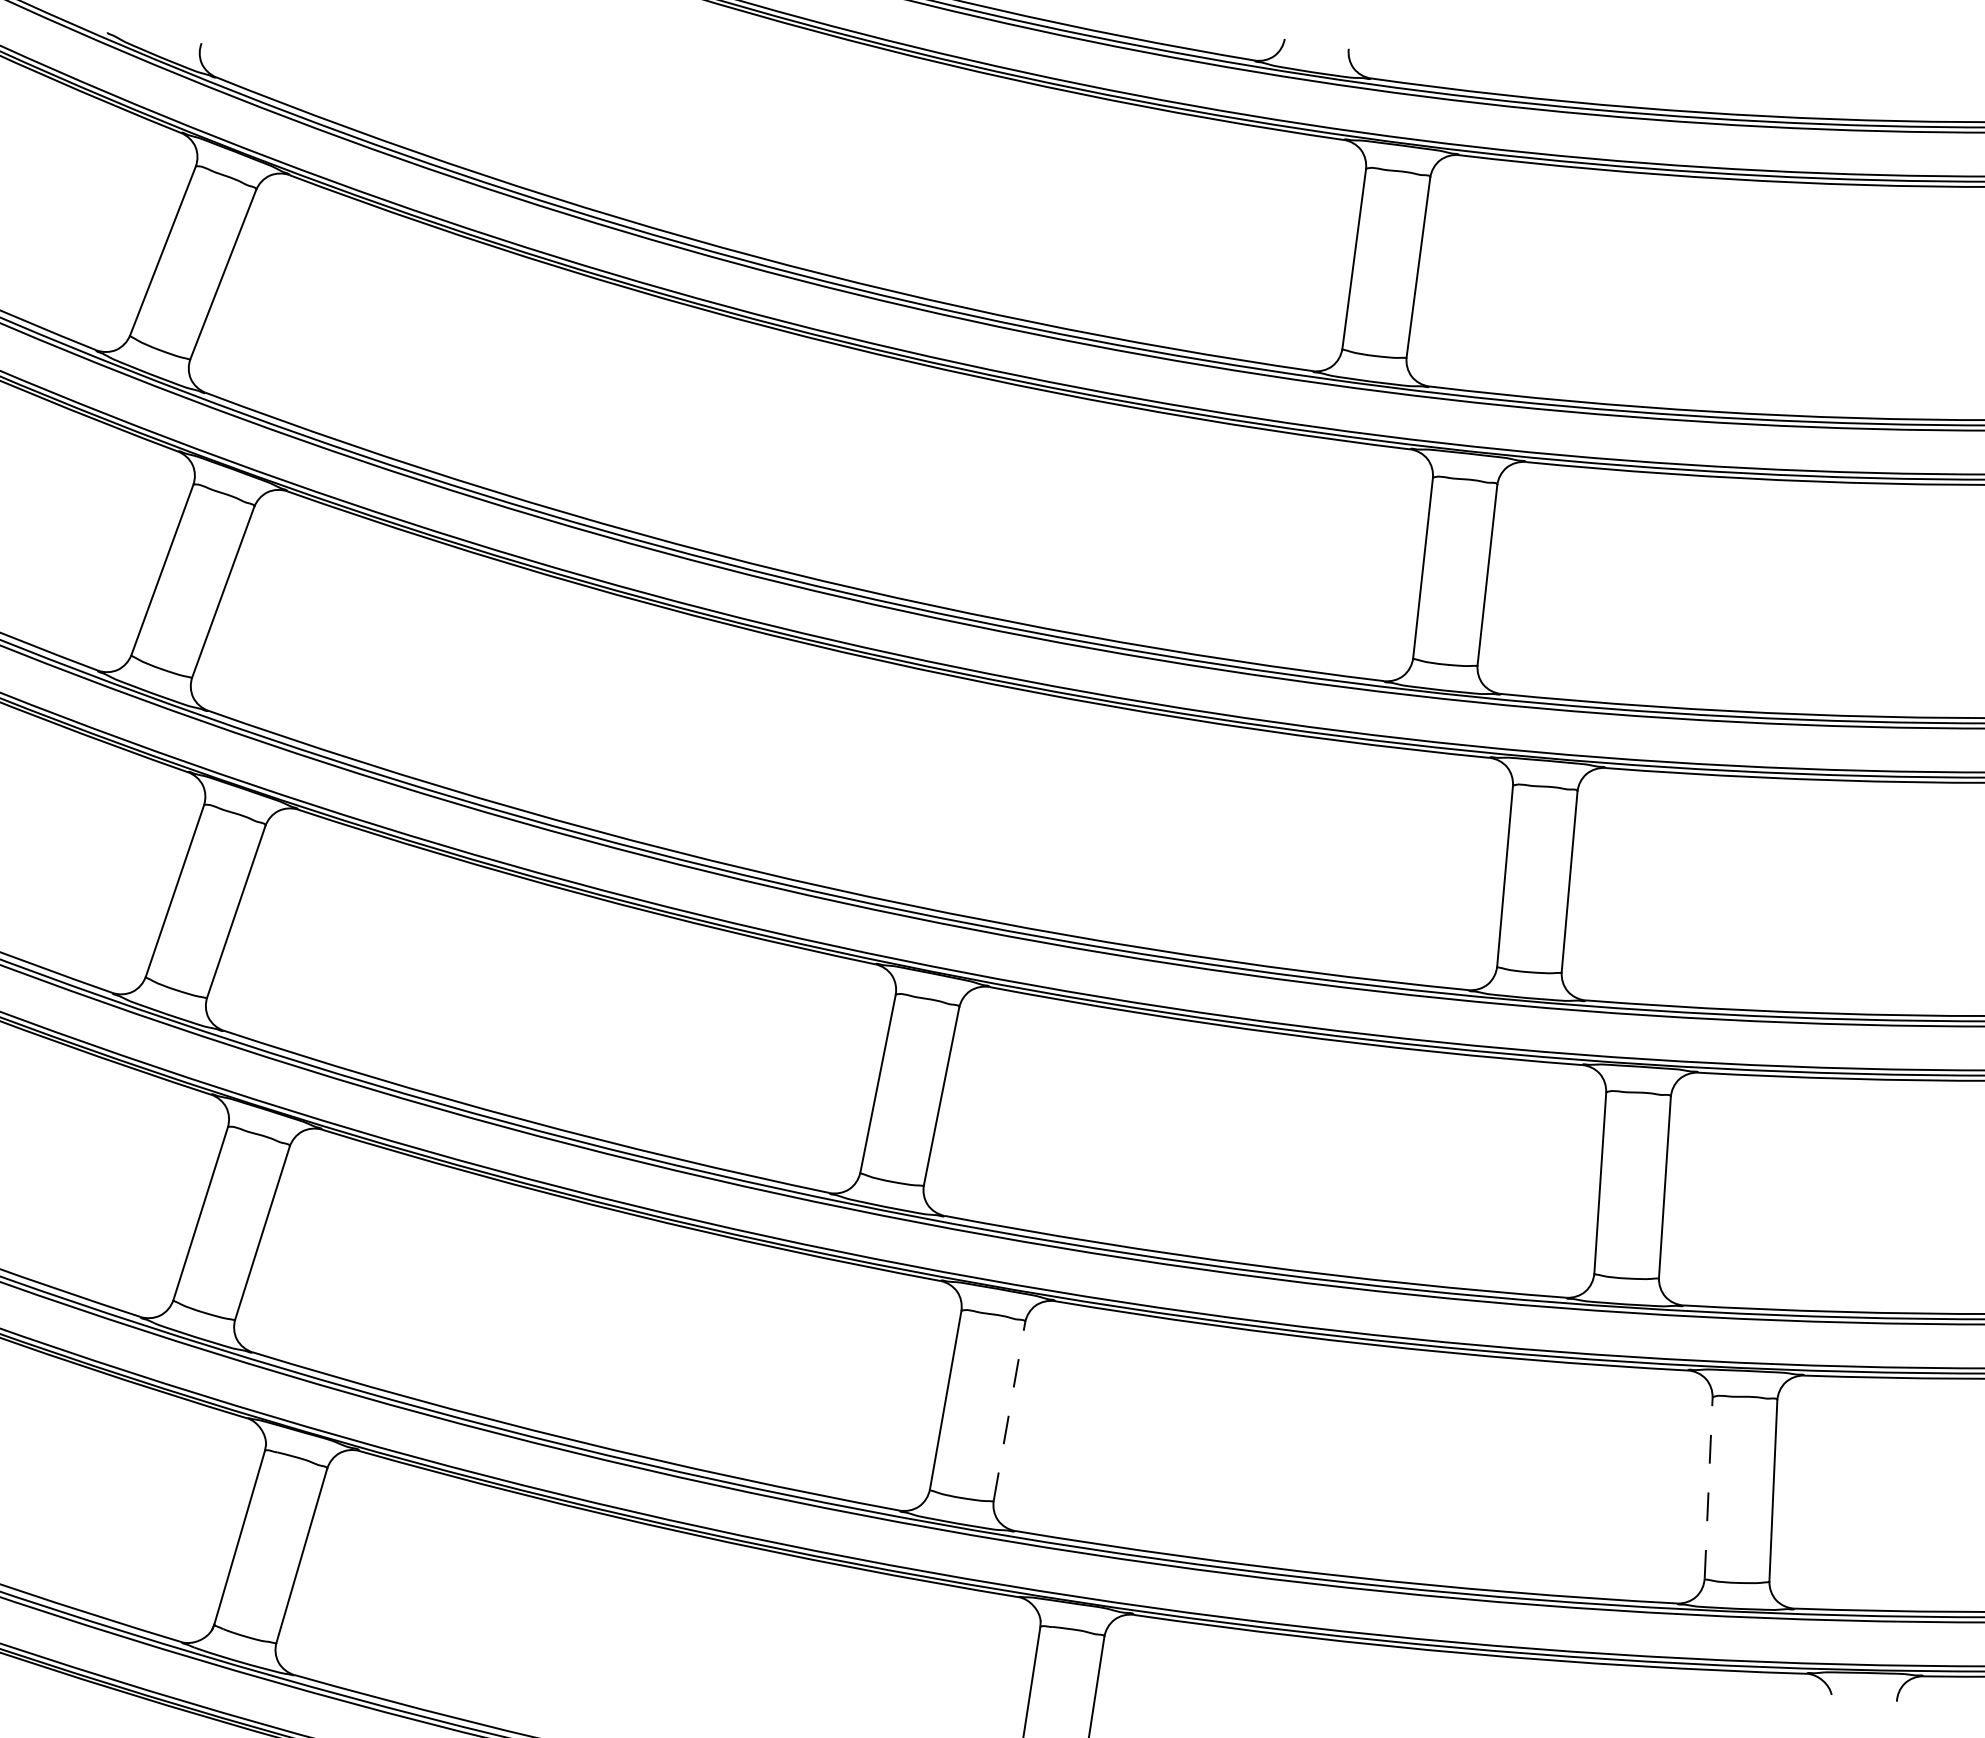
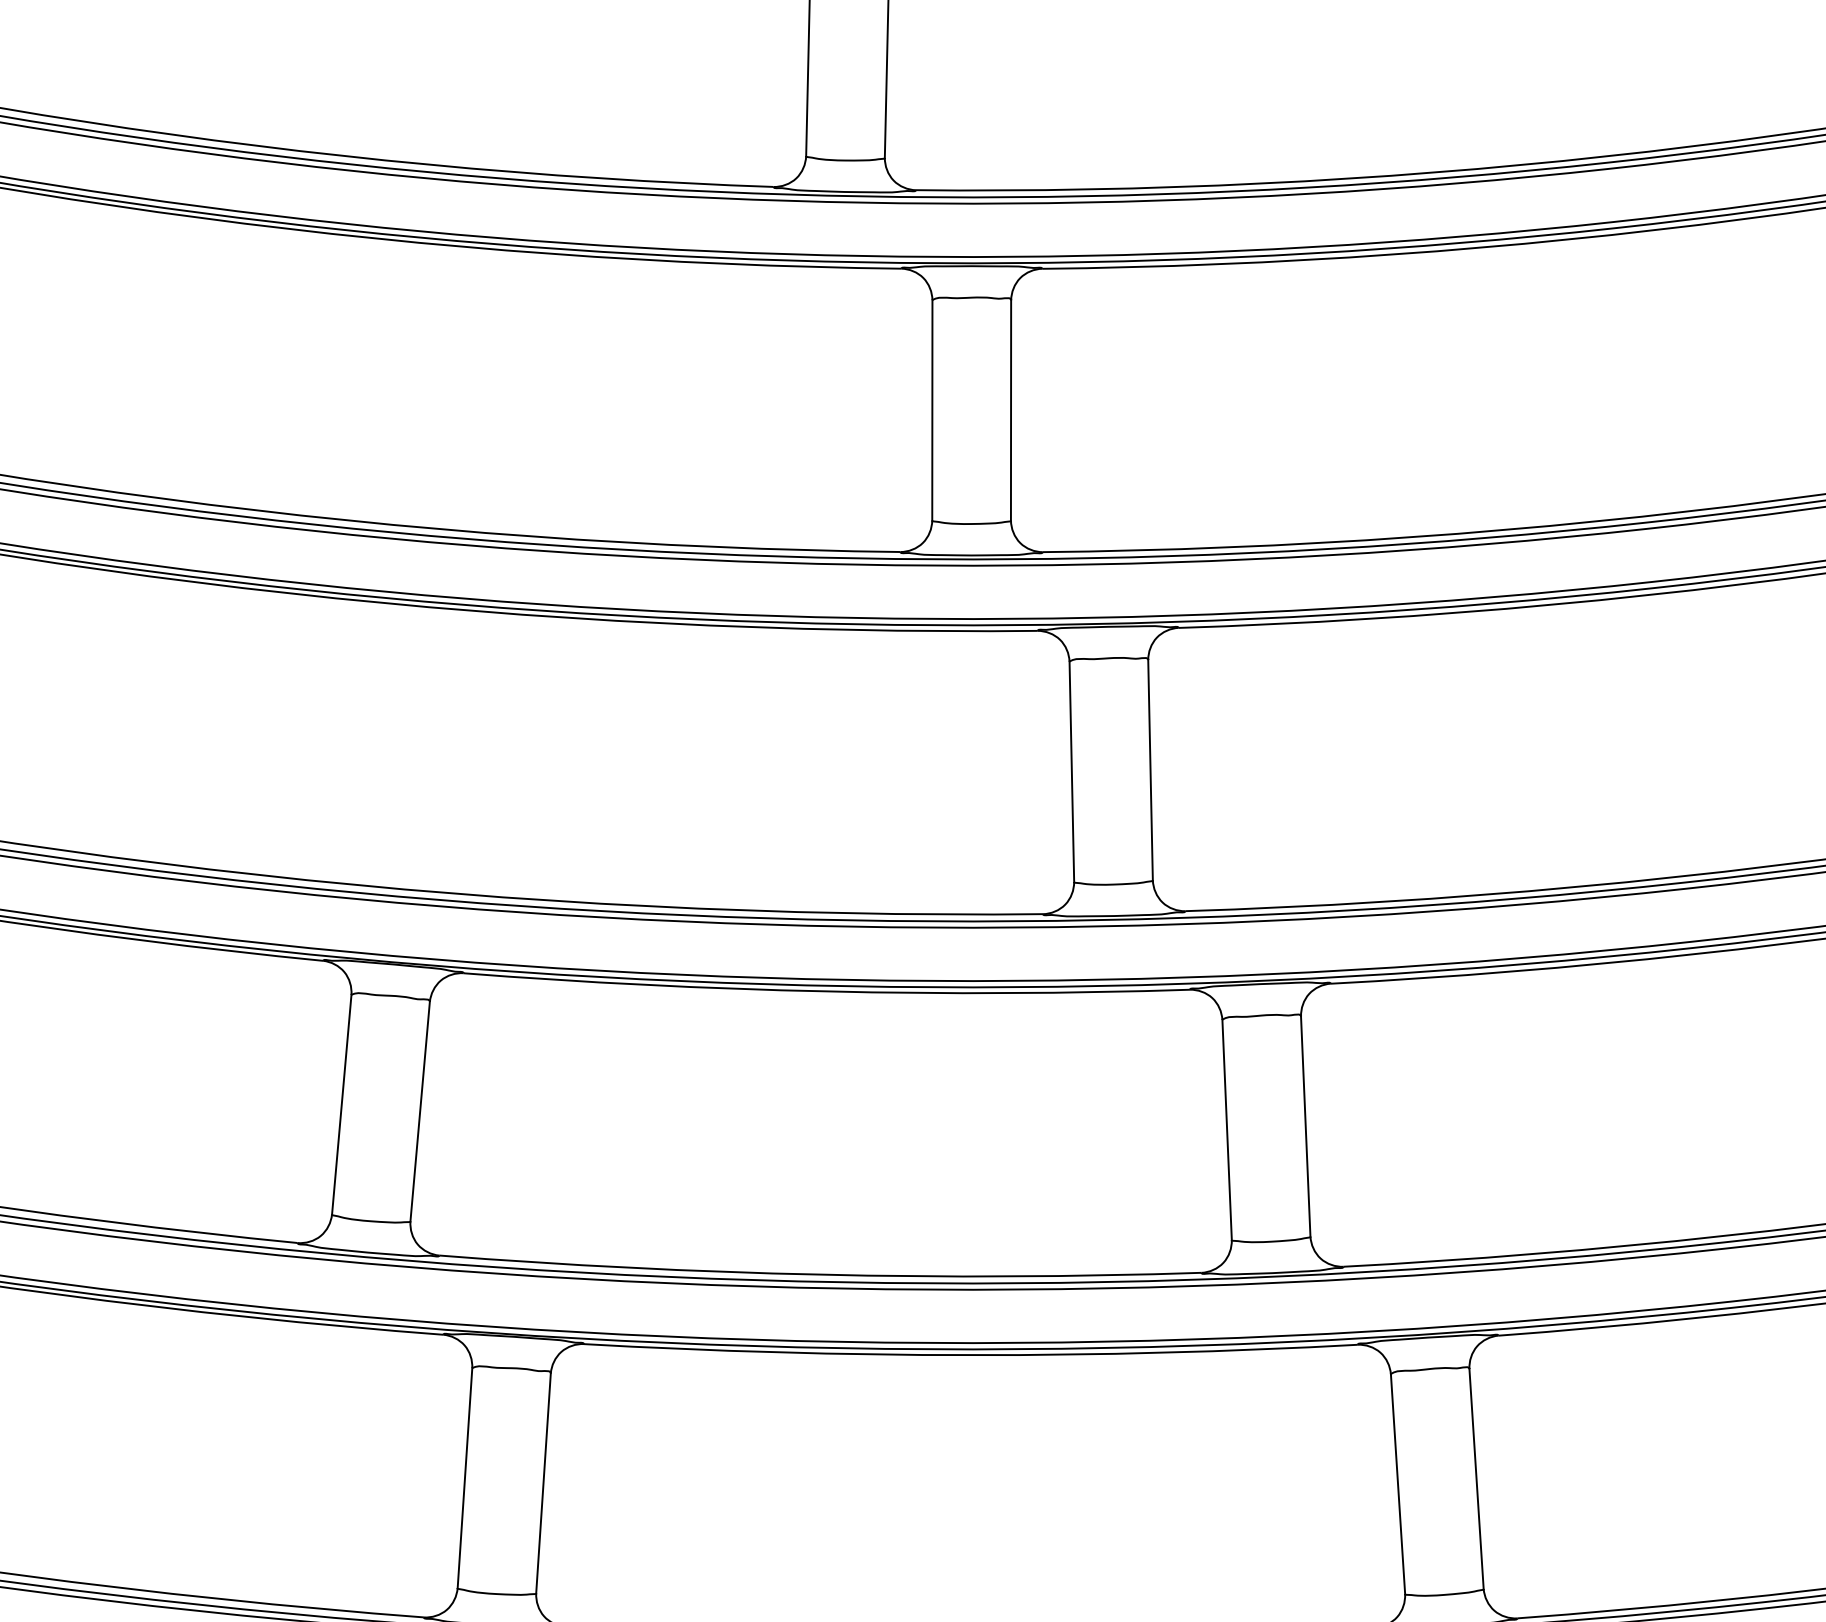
line: (1009, 1411) -> (543, 1483), dashed -> solid
line: (1708, 1488) -> (1397, 1484), dashed -> solid

